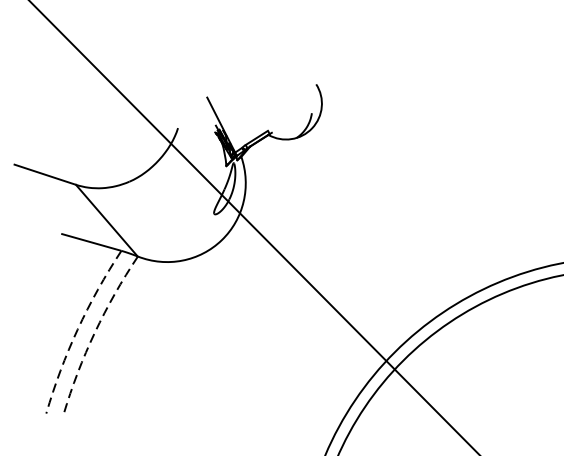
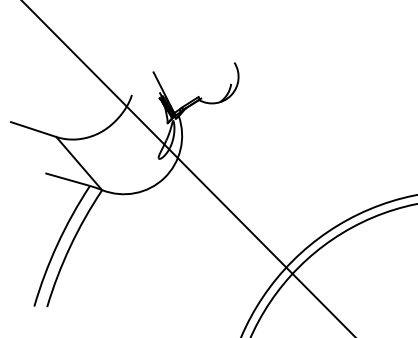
arc: (77, 329) -> (57, 244), dashed -> solid
arc: (95, 332) -> (70, 246), dashed -> solid

